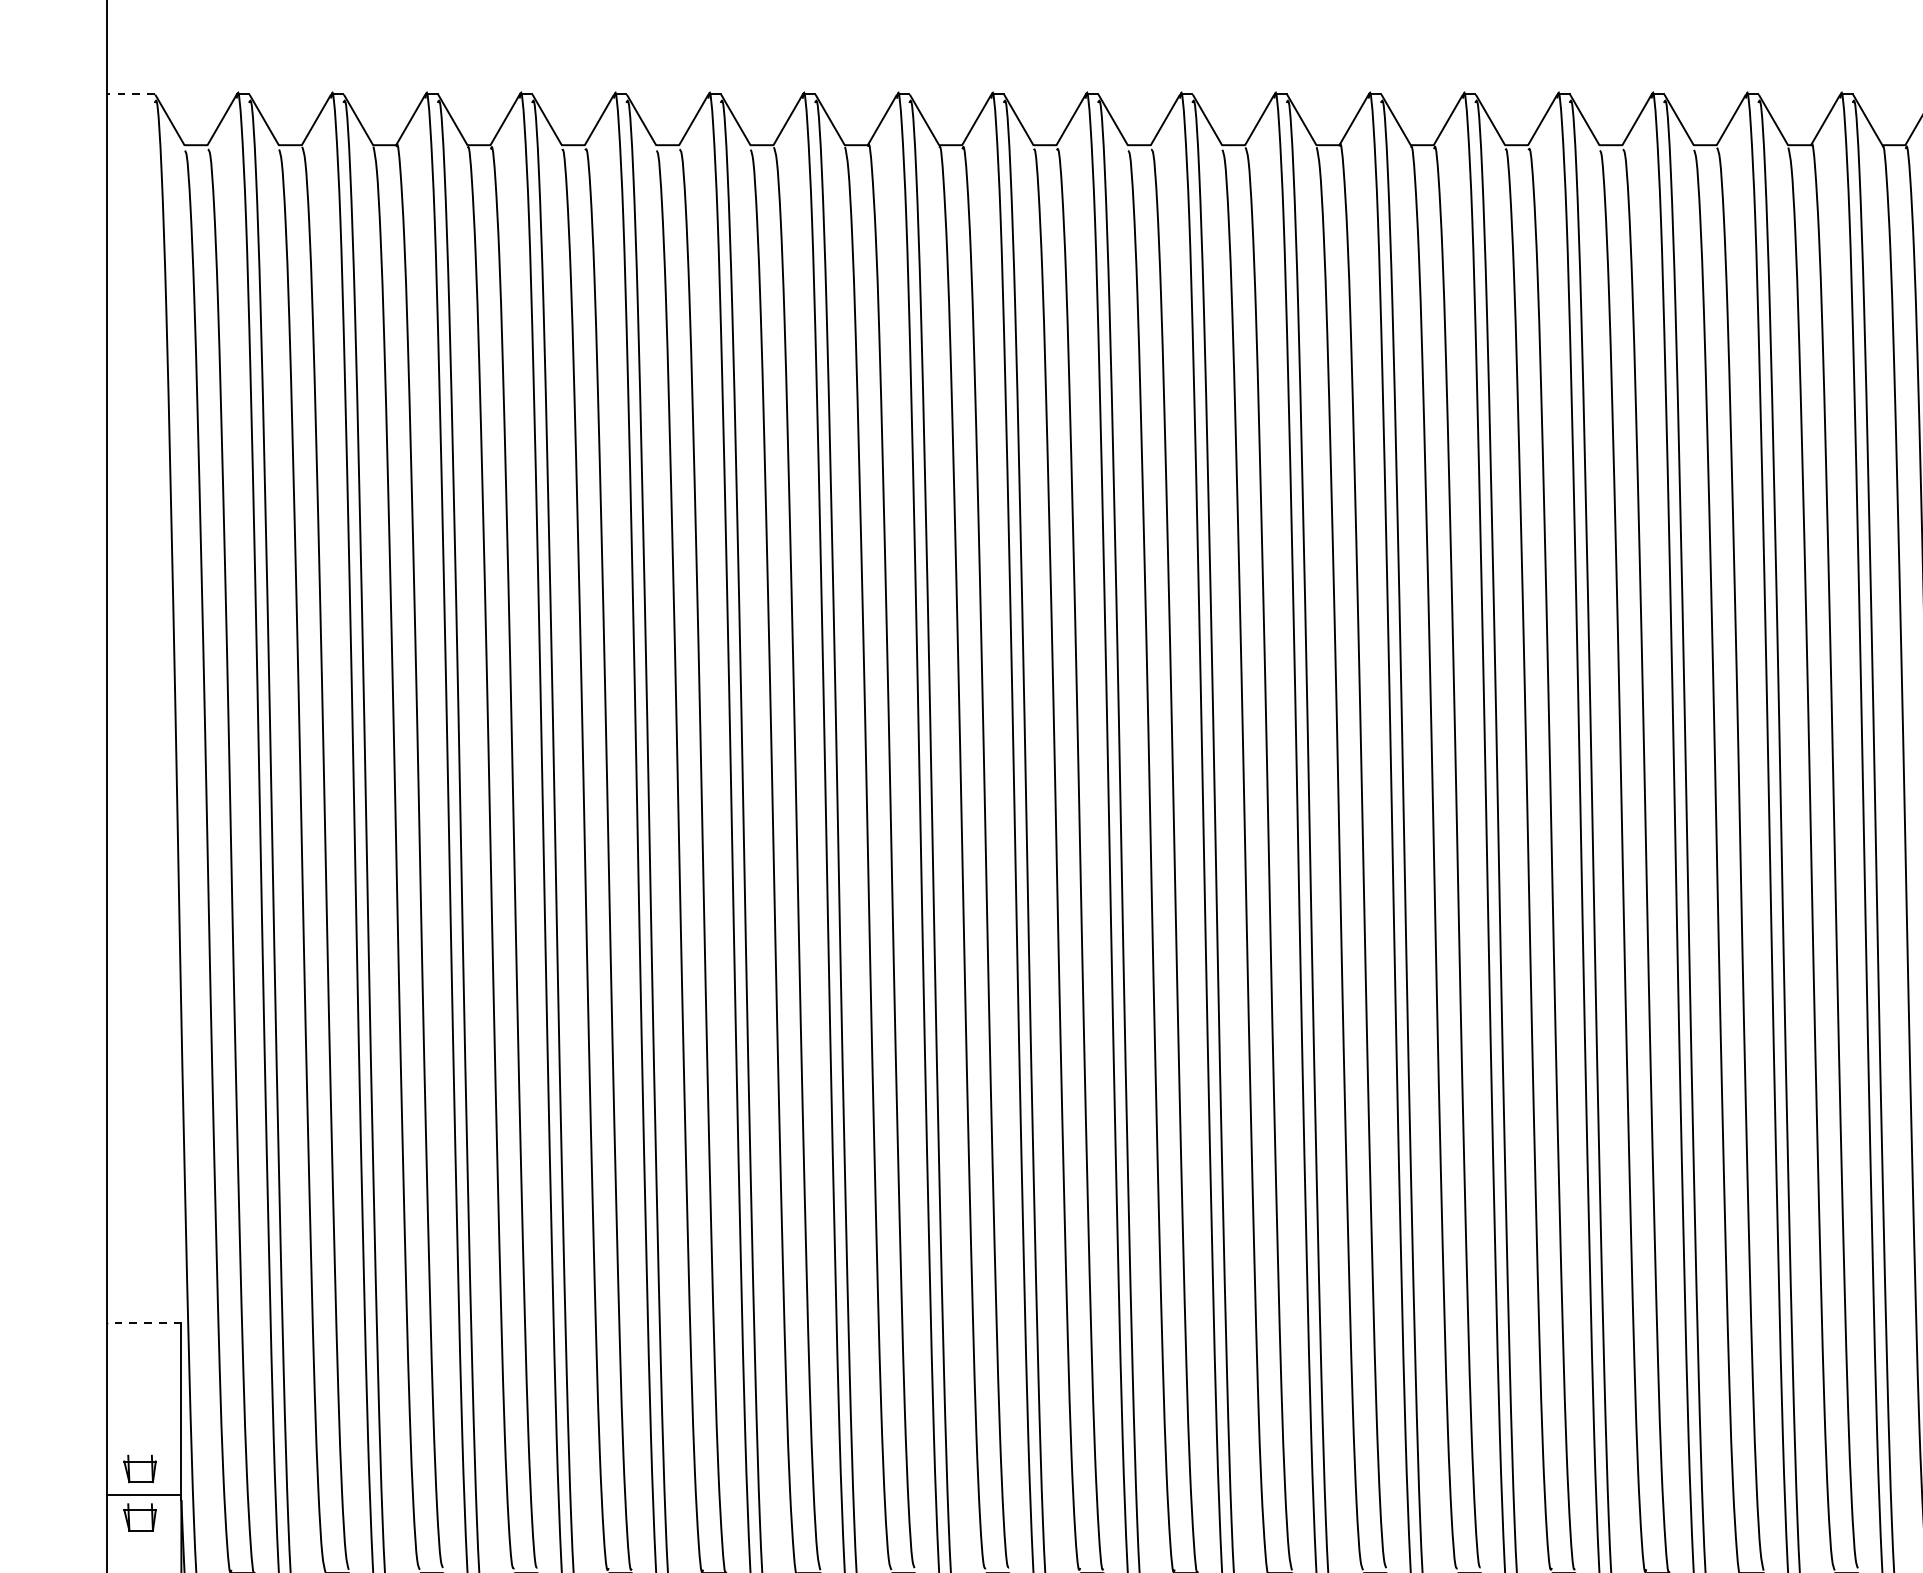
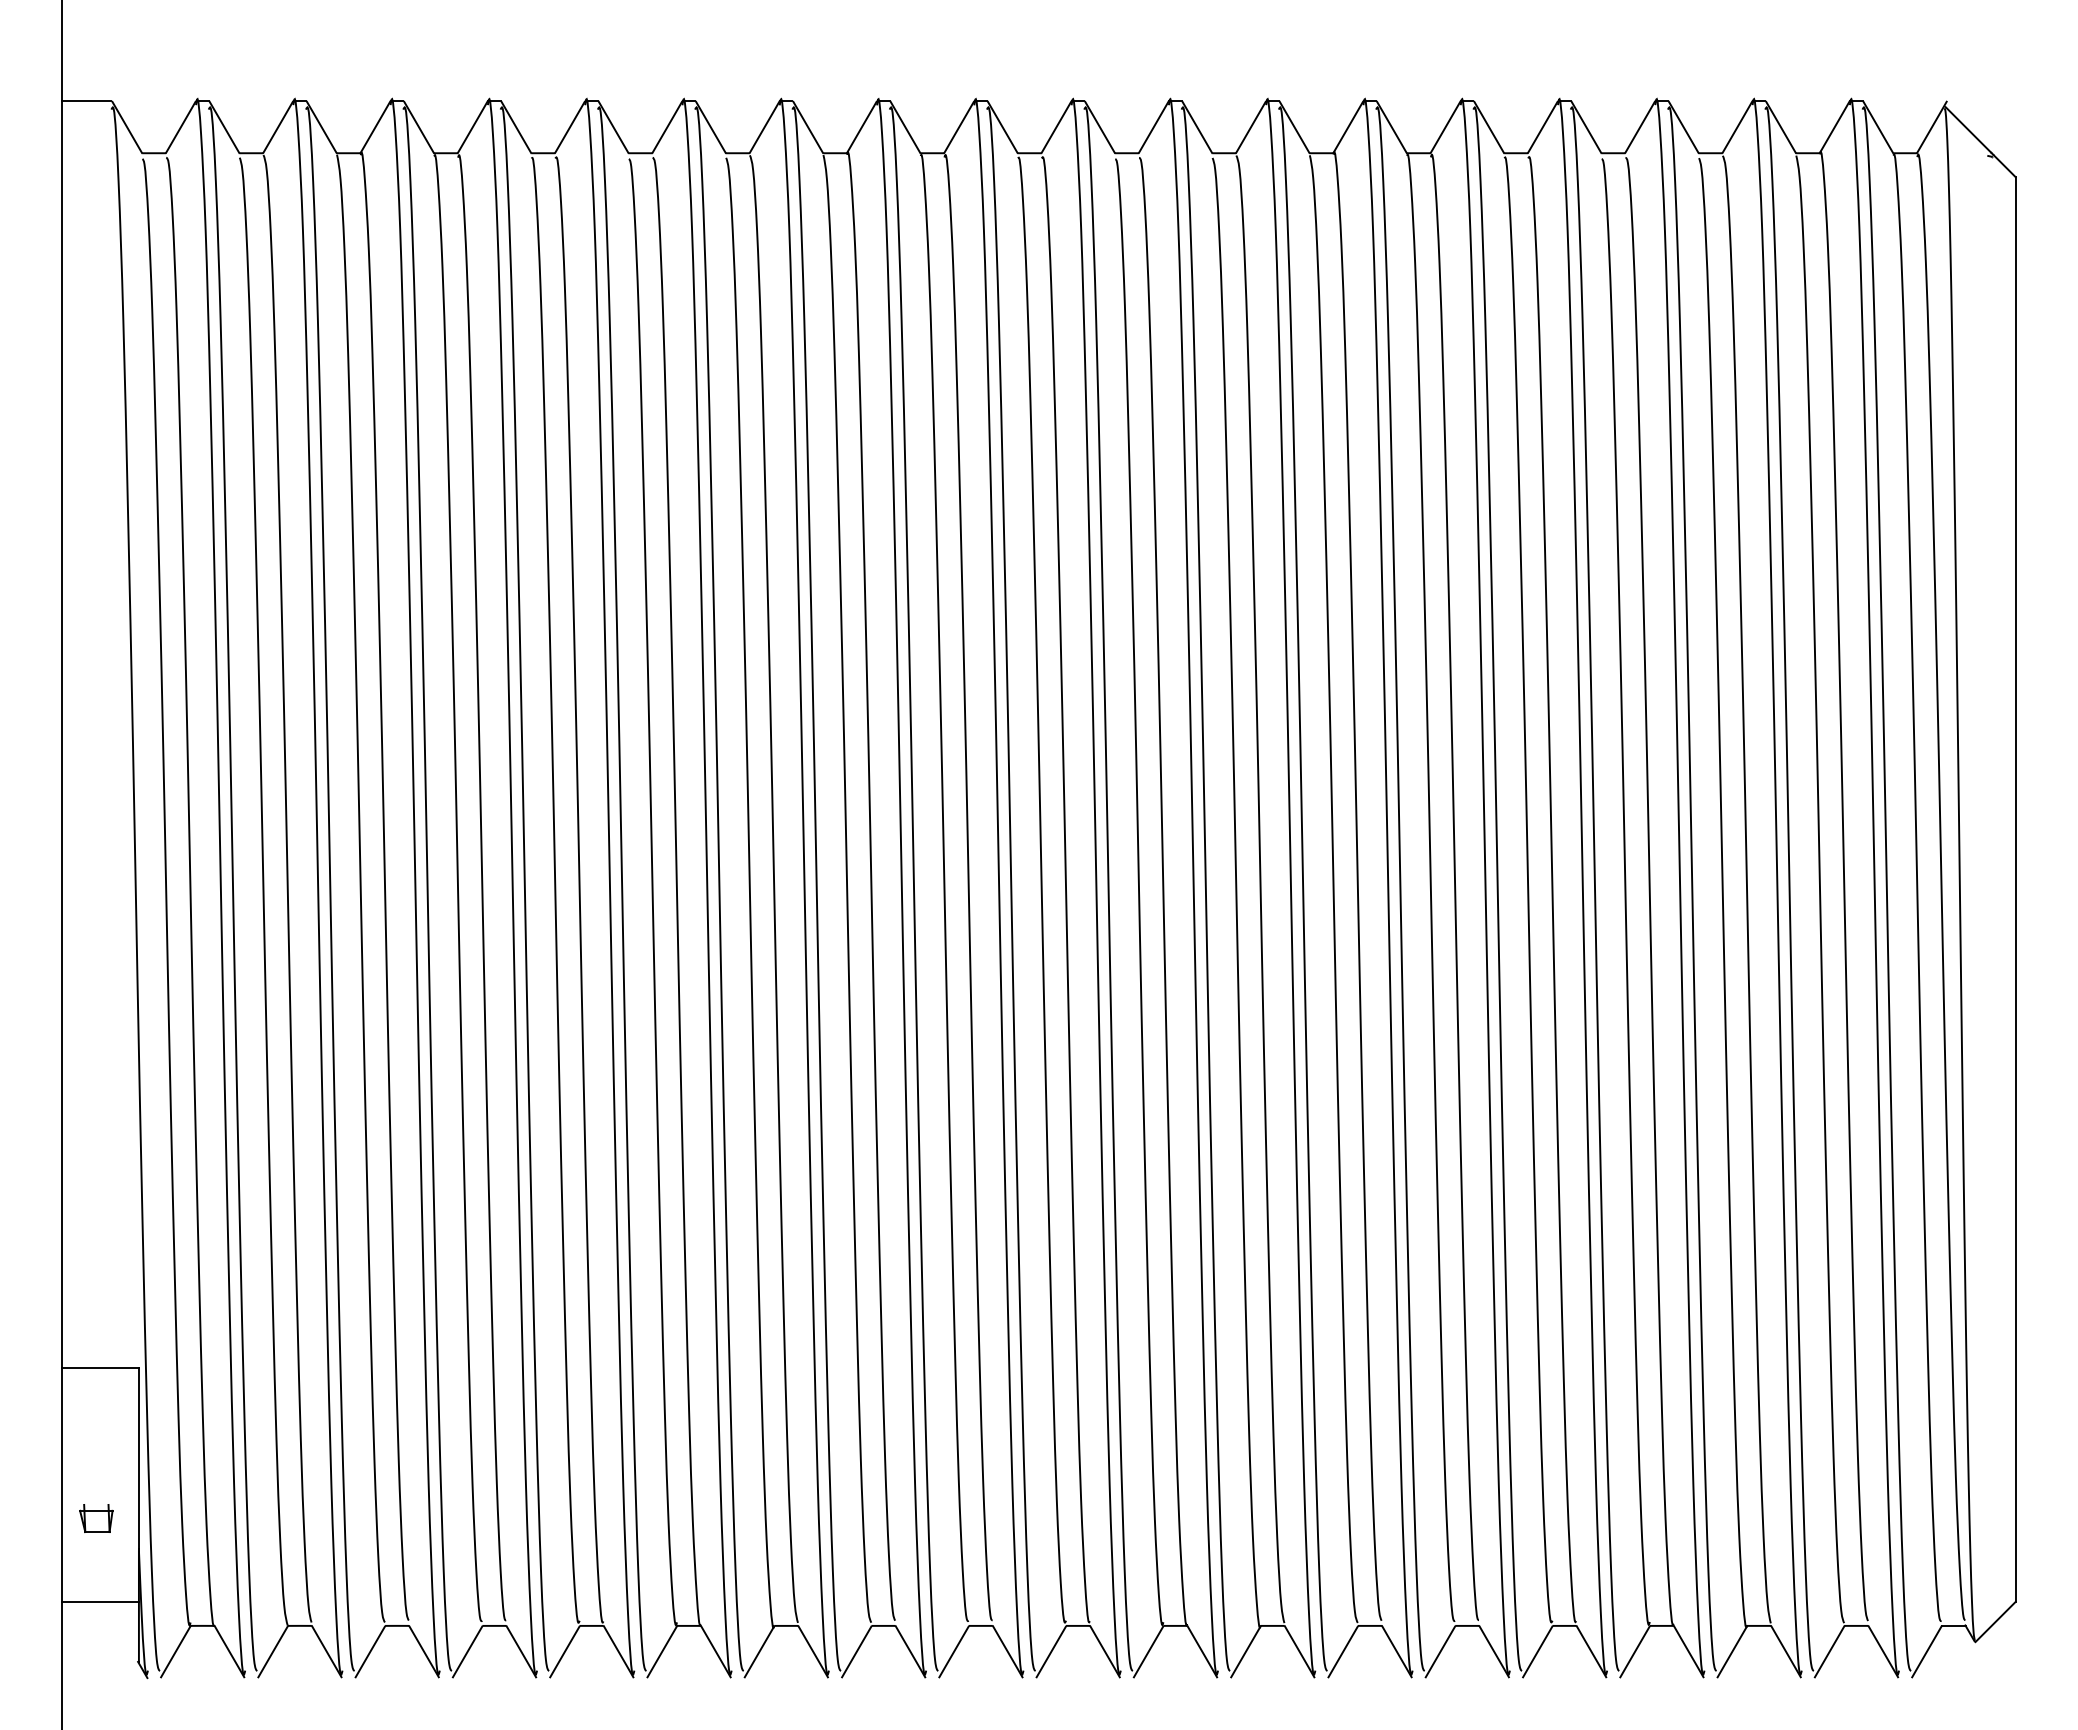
line: (130, 94) -> (86, 100), dashed -> solid
line: (144, 1323) -> (100, 1368), dashed -> solid
line: (144, 1495) -> (100, 1602), moved
part: (140, 1517) -> (96, 1568), removed

